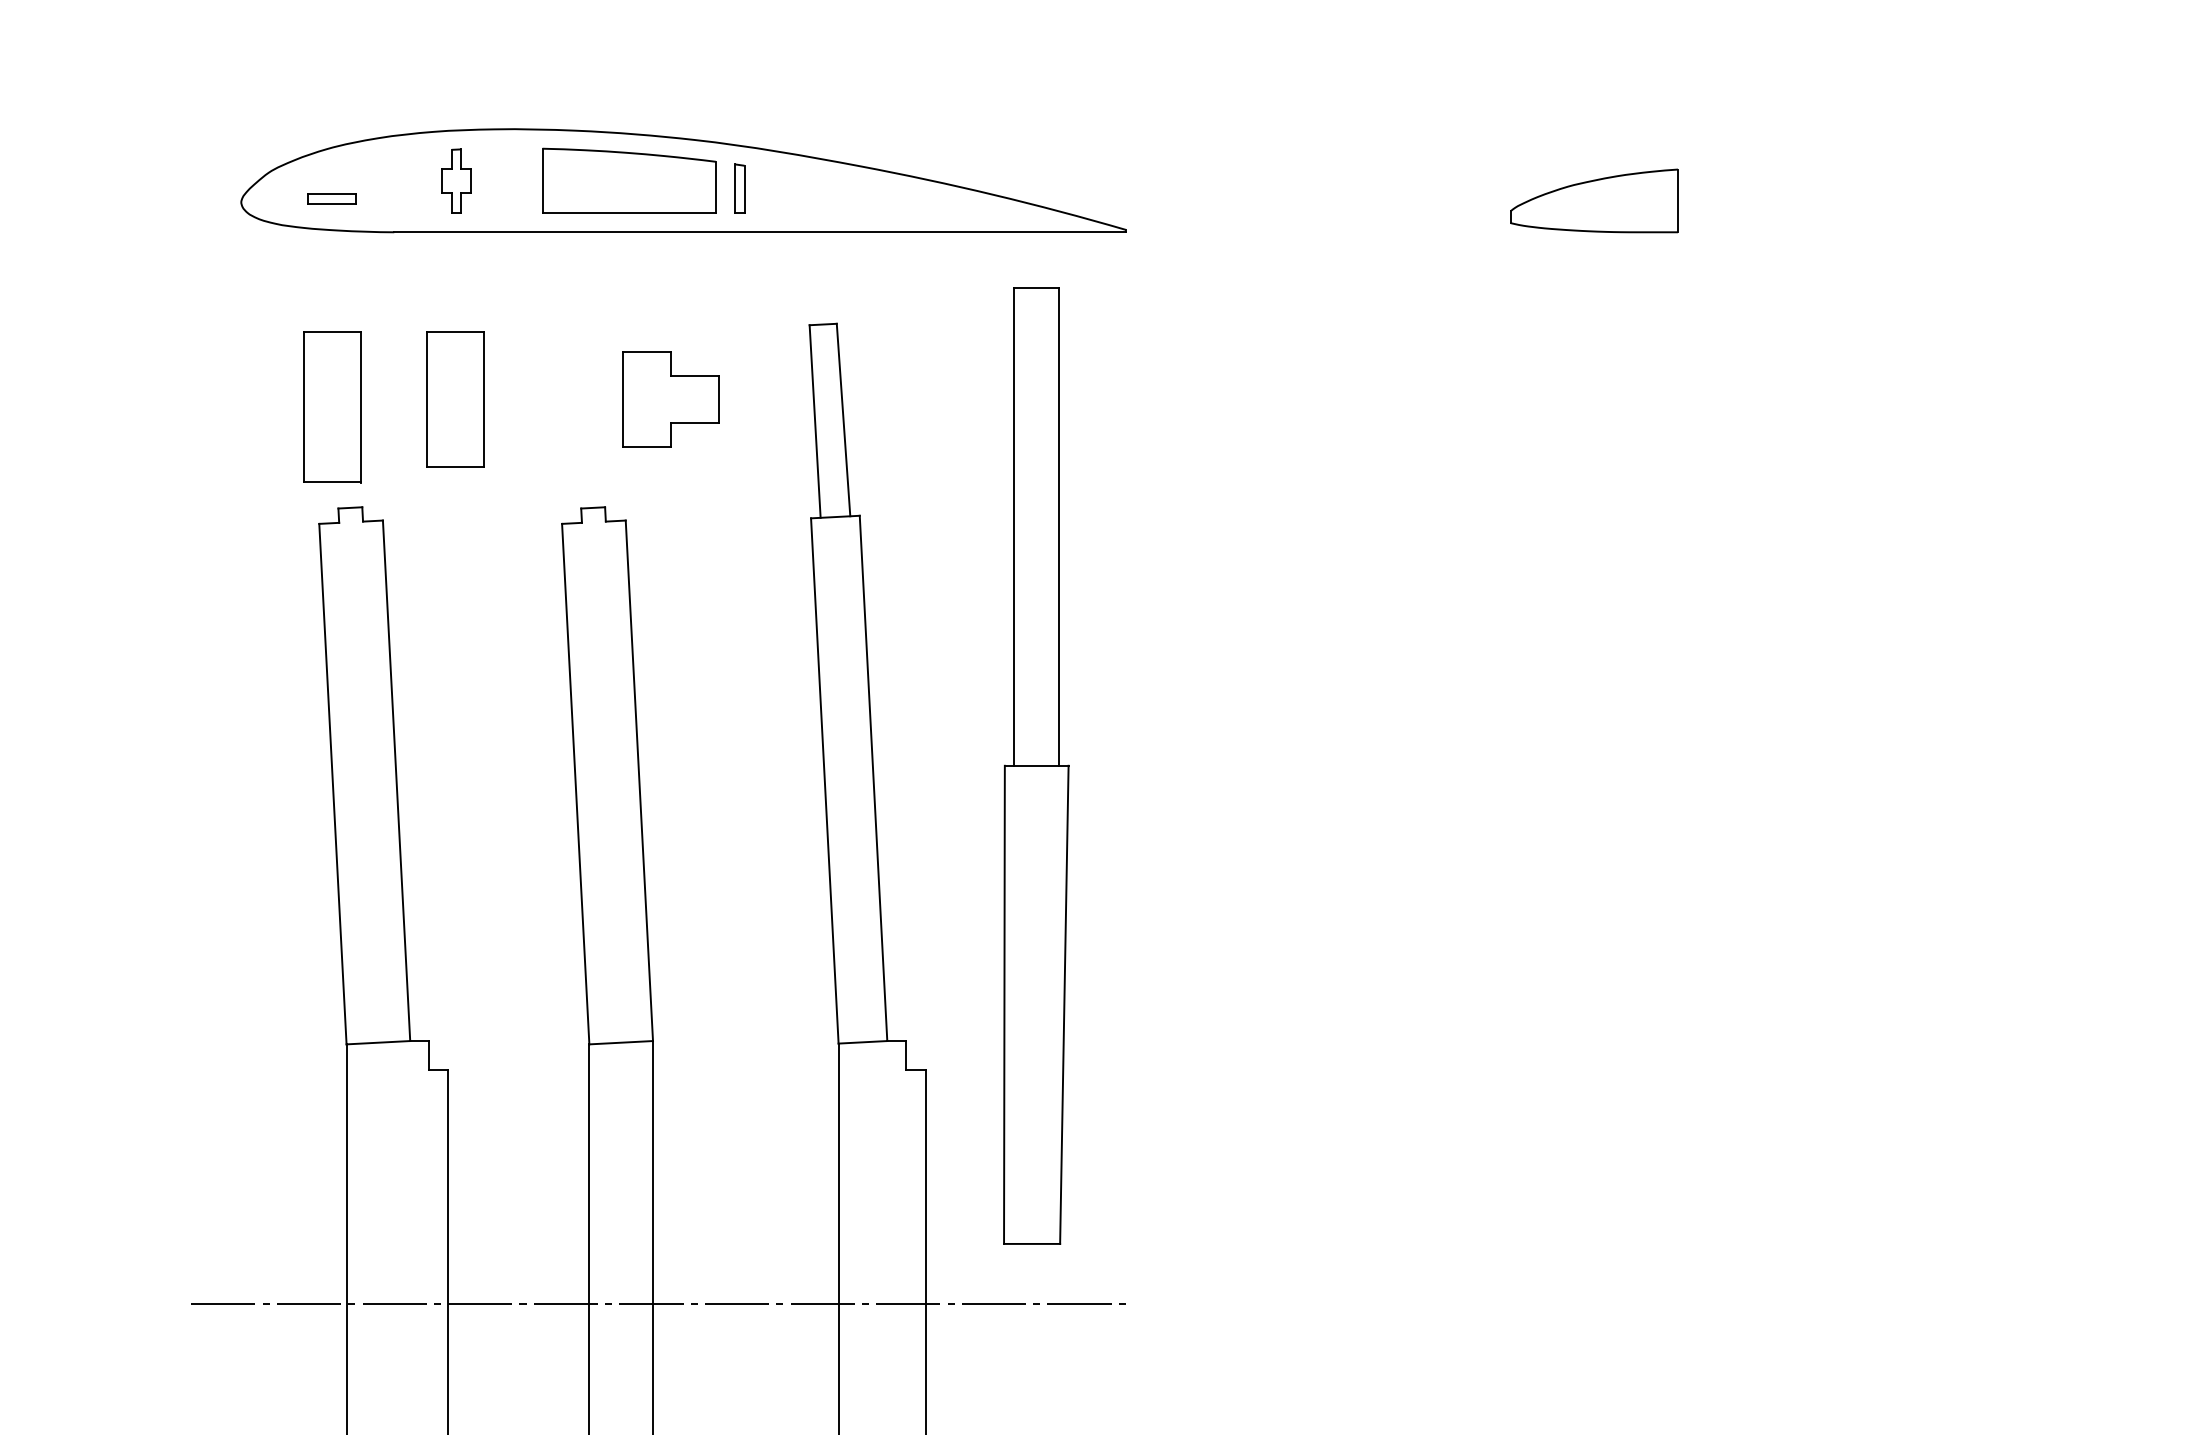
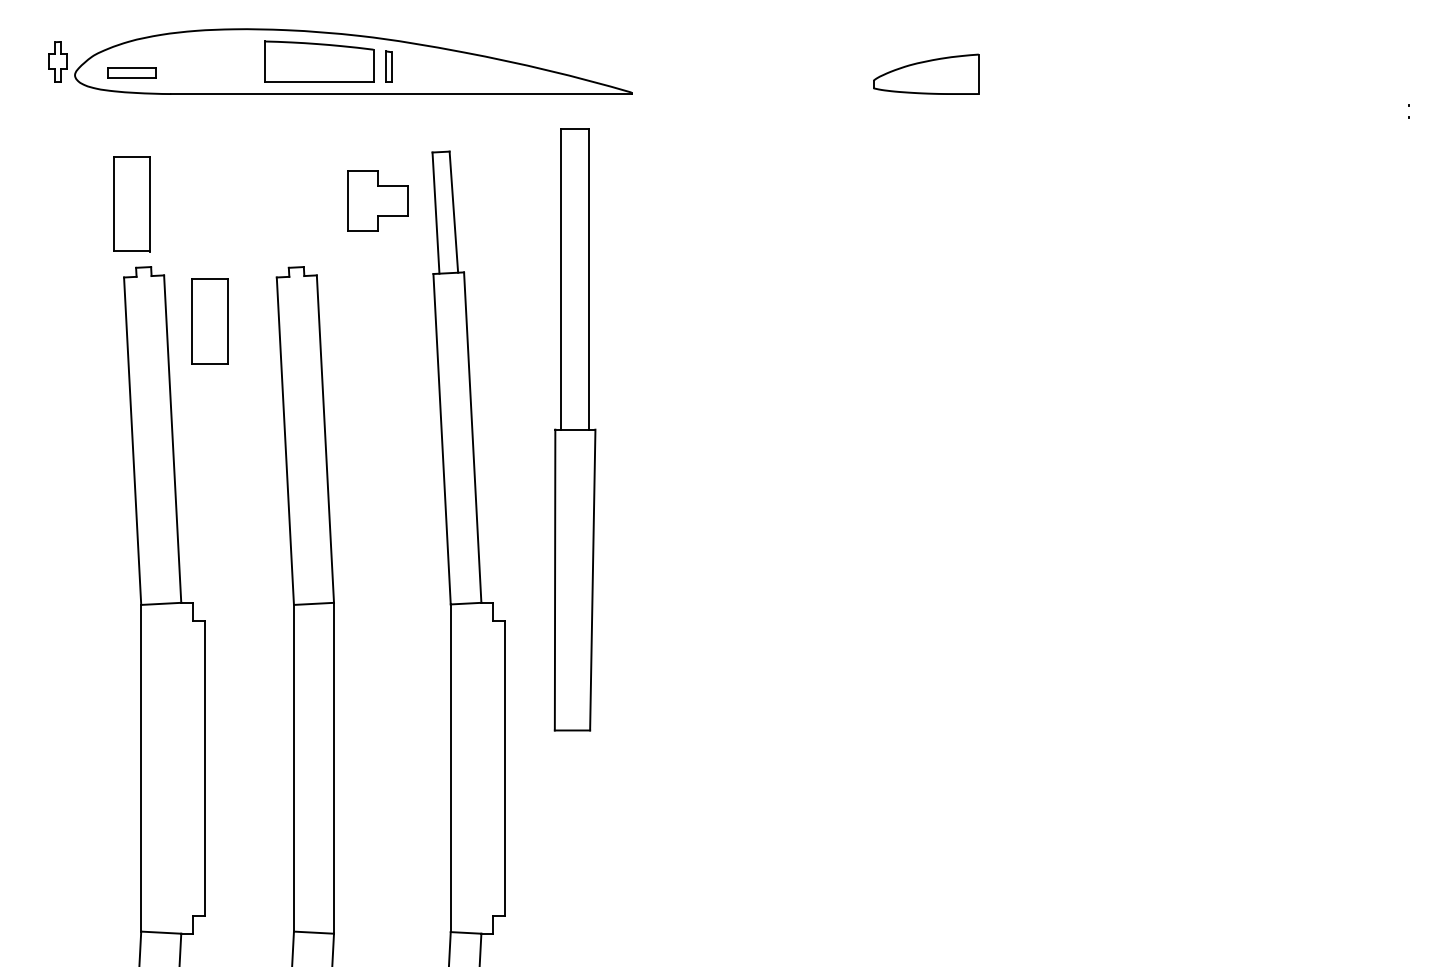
part: (455, 180) -> (57, 61), moved
part: (331, 198) -> (131, 72), size x1.6
part: (669, 398) -> (377, 200), moved
part: (455, 399) -> (209, 321), moved
line: (658, 1304) -> (337, 768), removed

